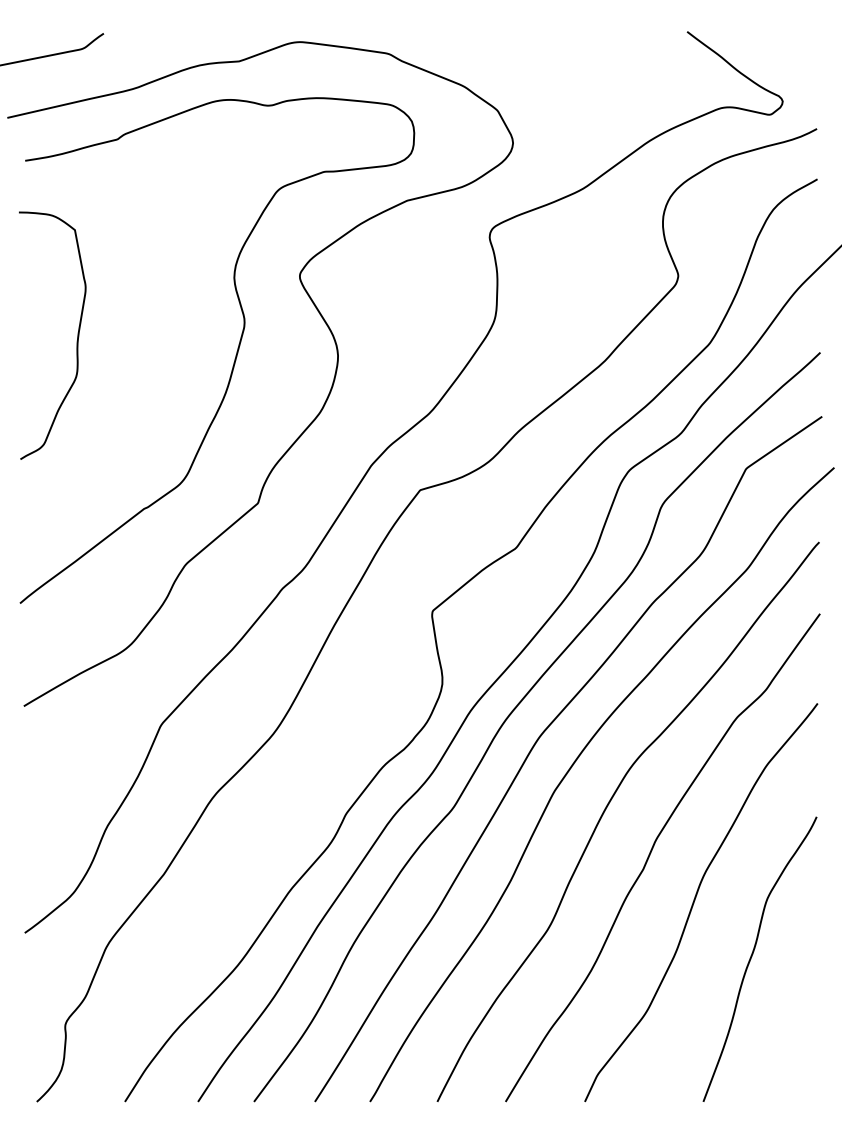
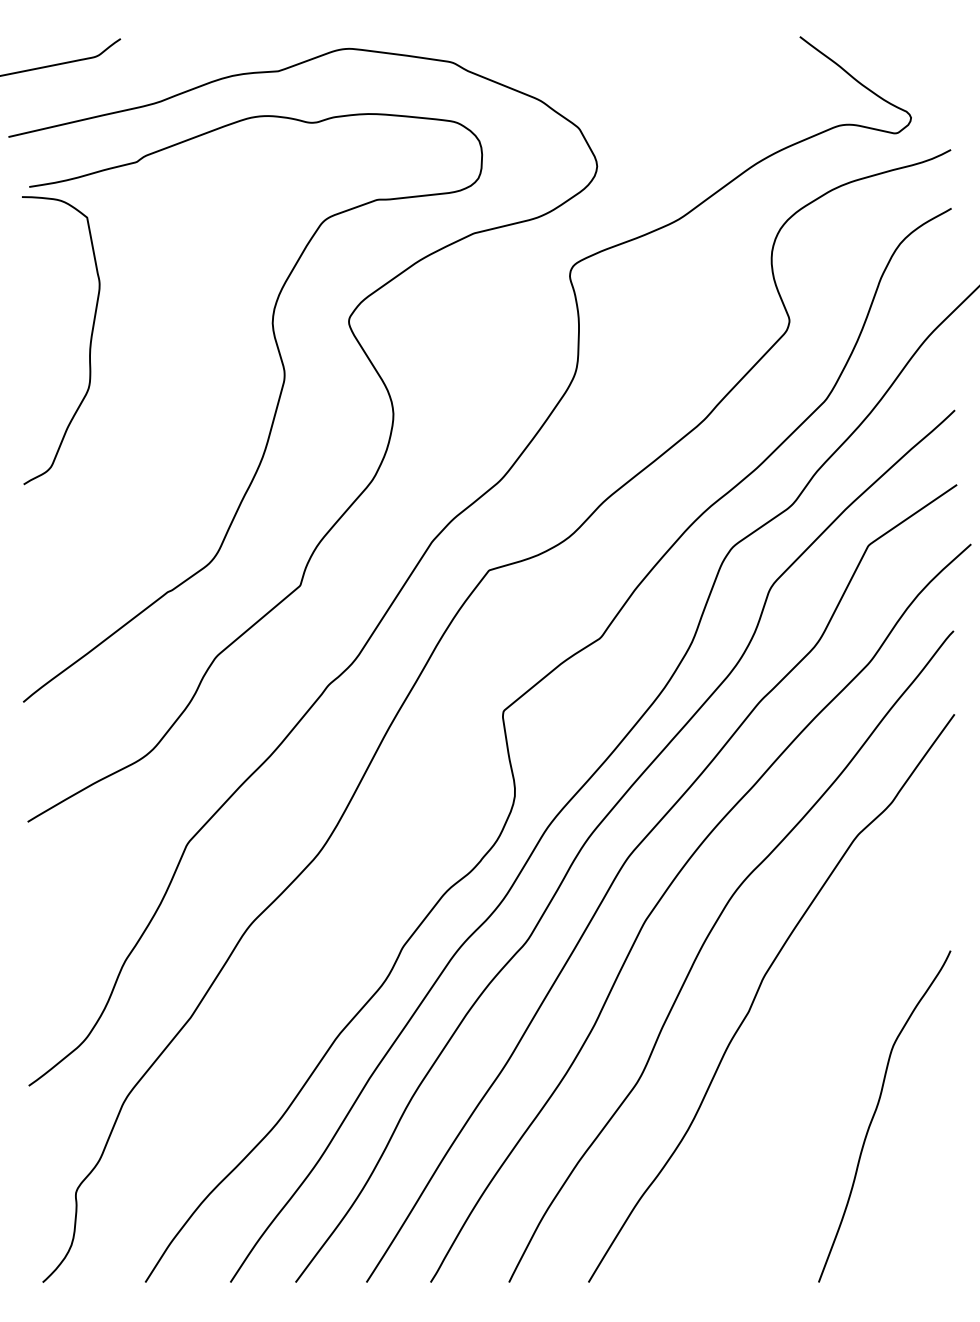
curve: (76, 341) -> (88, 347), moved
curve: (695, 900) -> (809, 1048), removed

